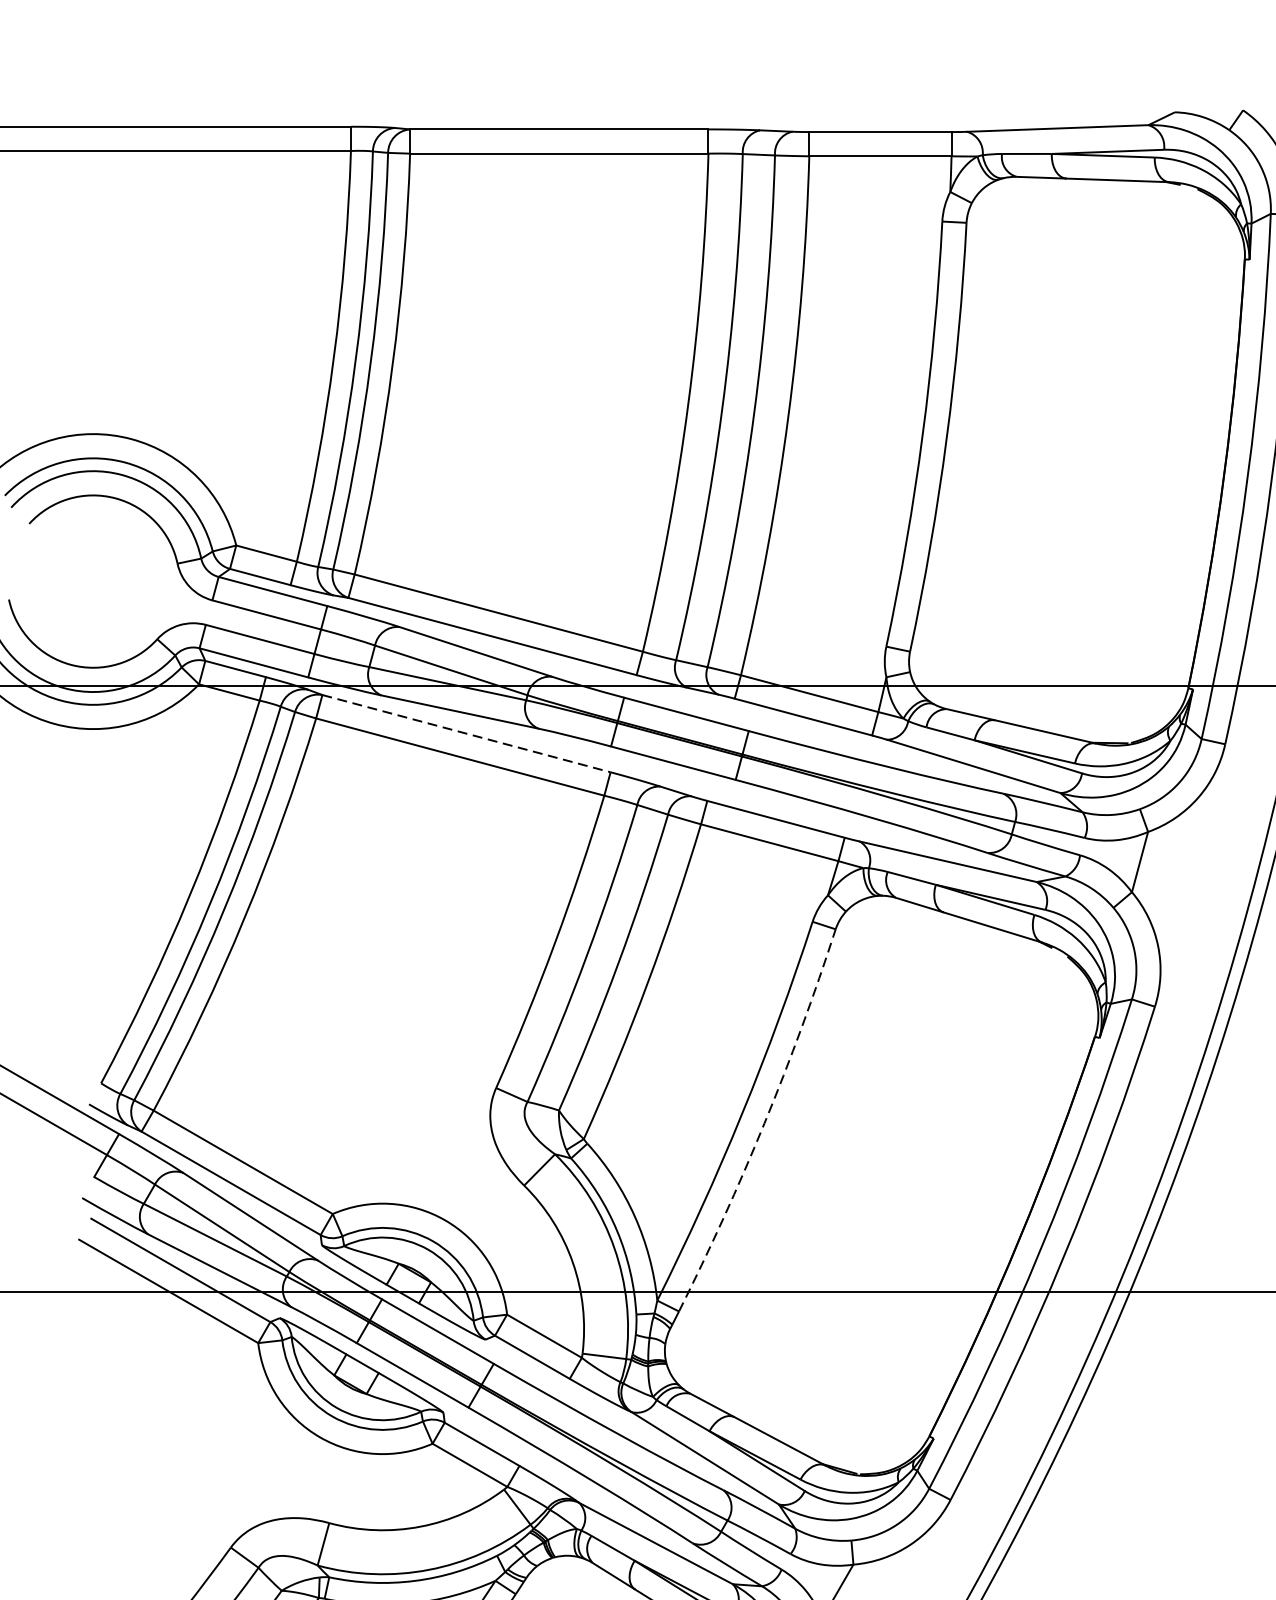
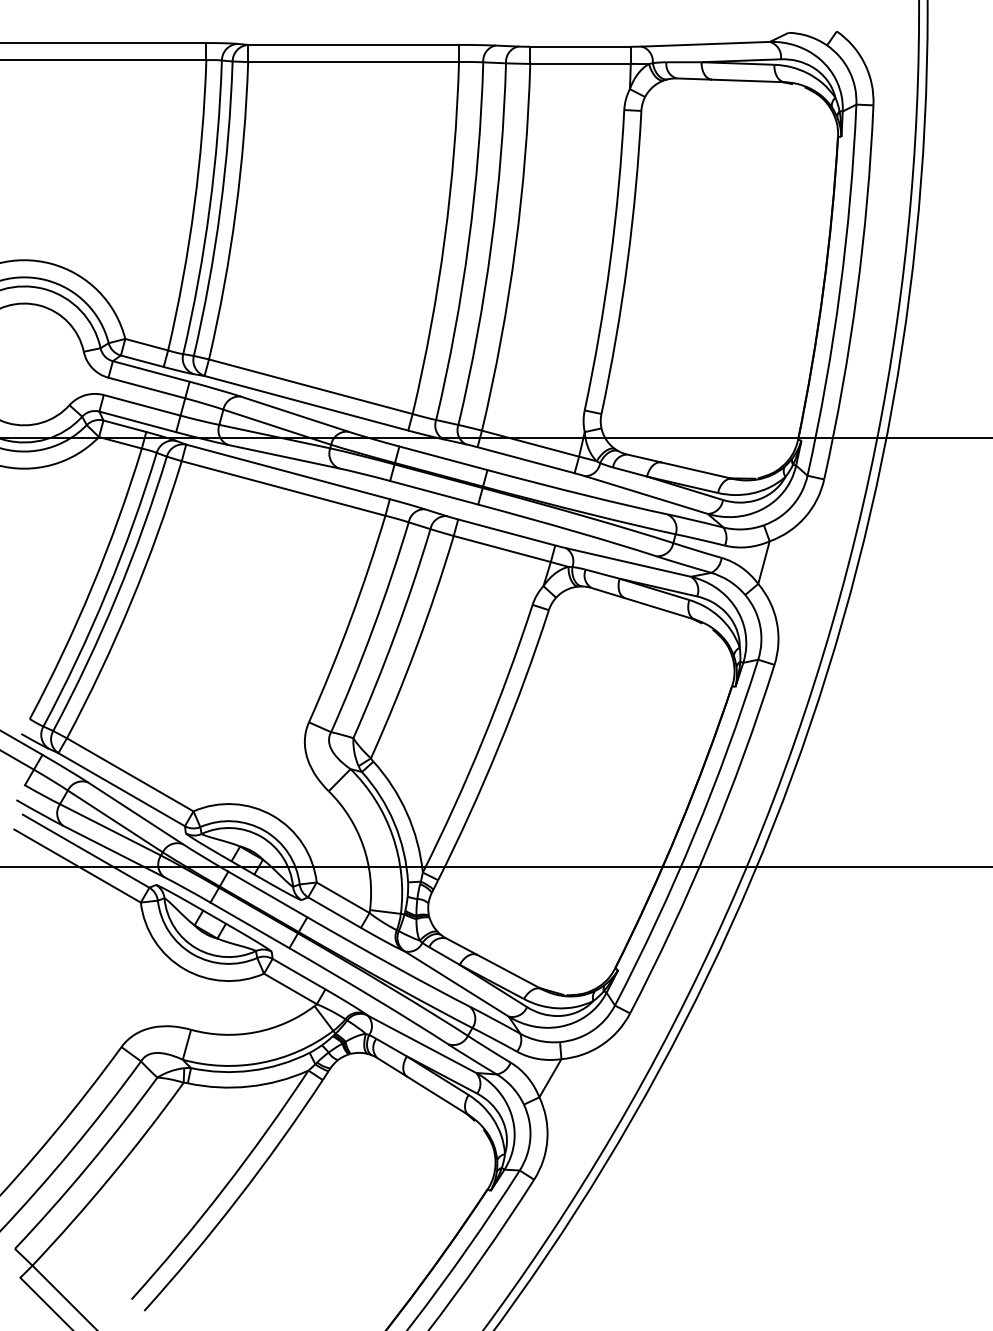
line: (467, 734) -> (288, 472), dashed -> solid
arc: (764, 1123) -> (498, 747), dashed -> solid

